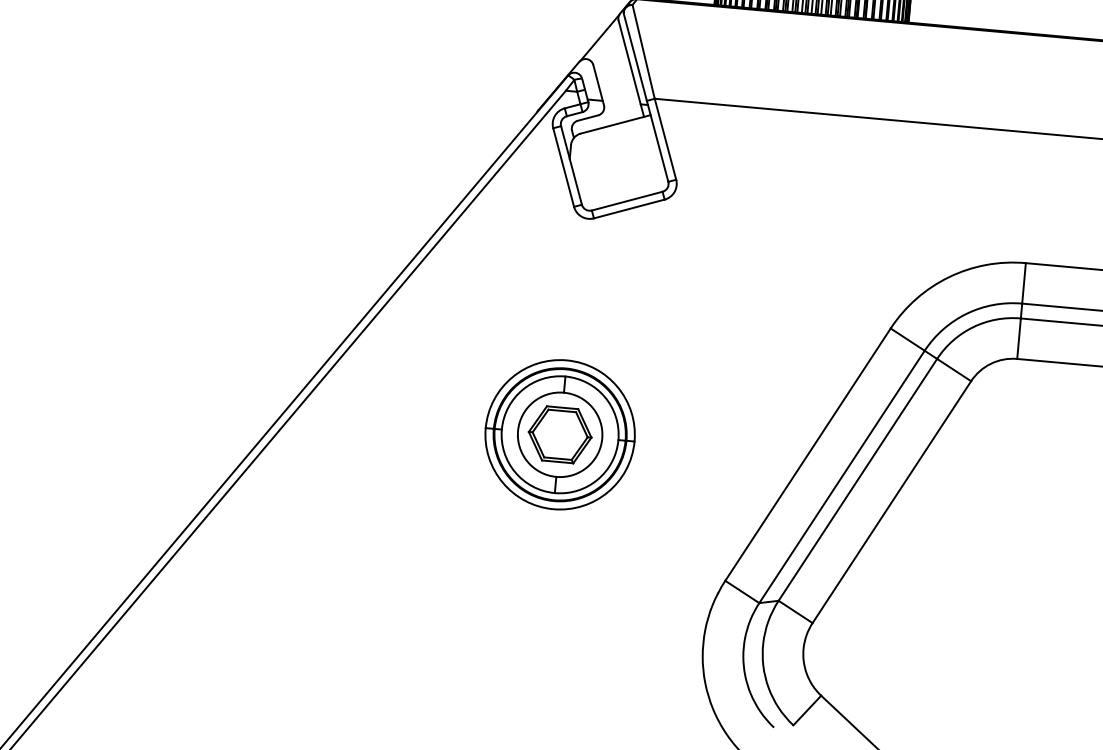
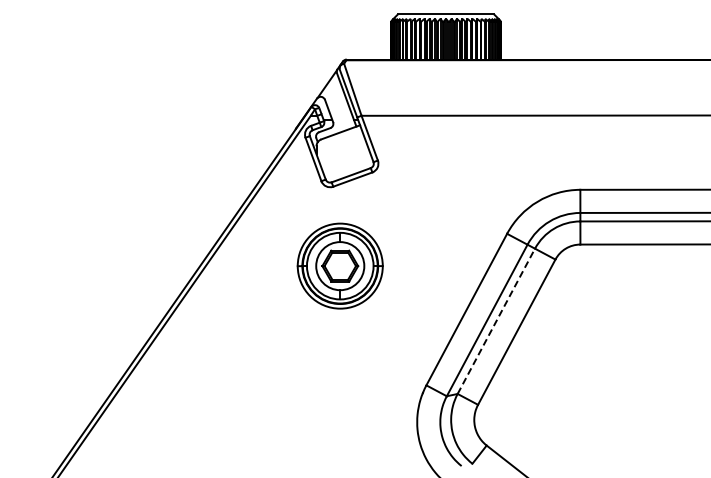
part: (558, 433) -> (339, 265), moved
line: (858, 478) -> (496, 320), solid -> dashed

